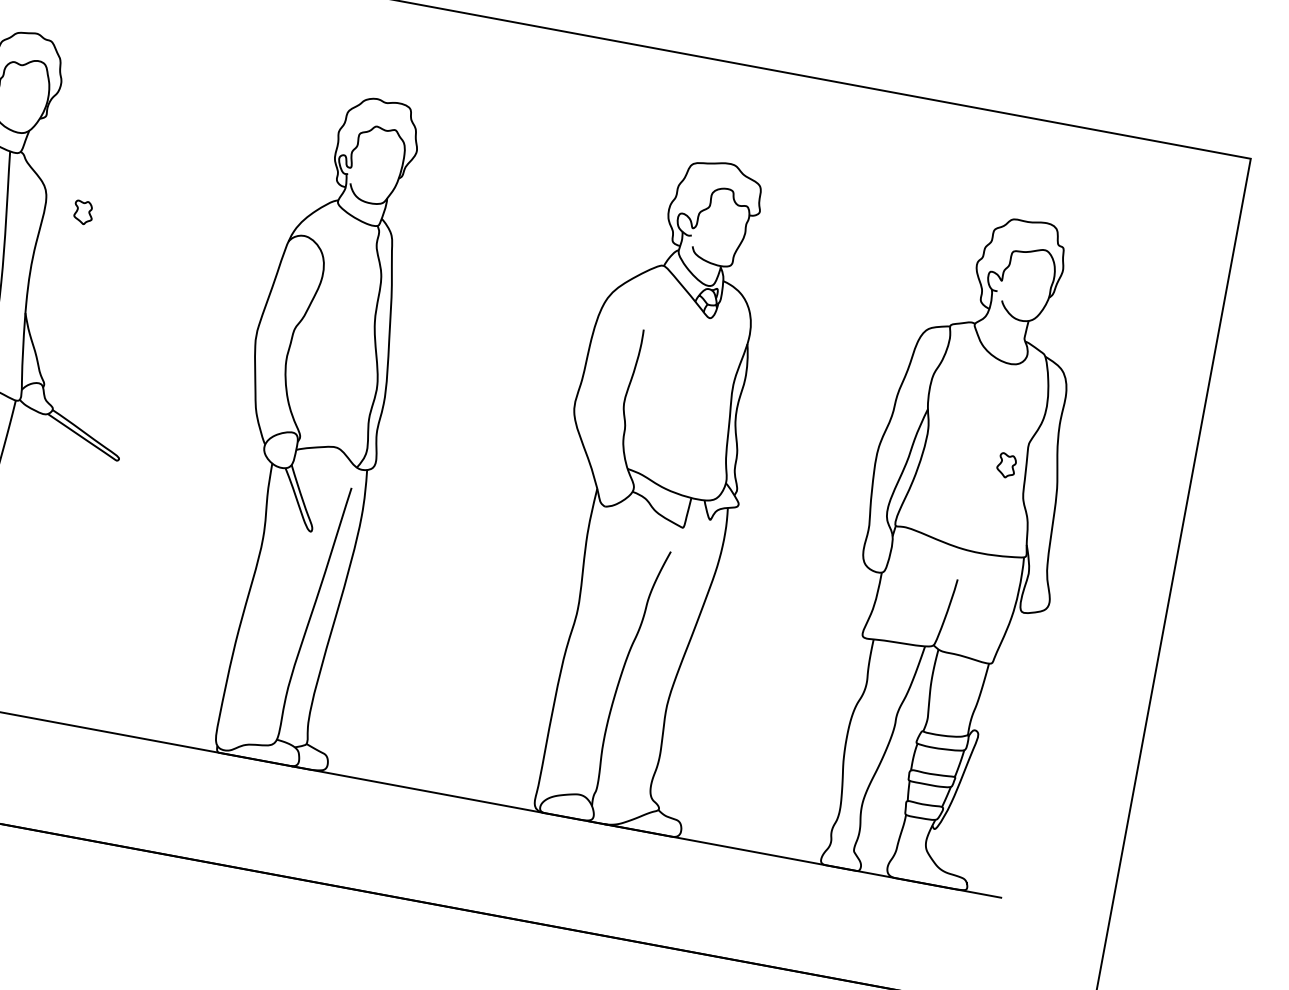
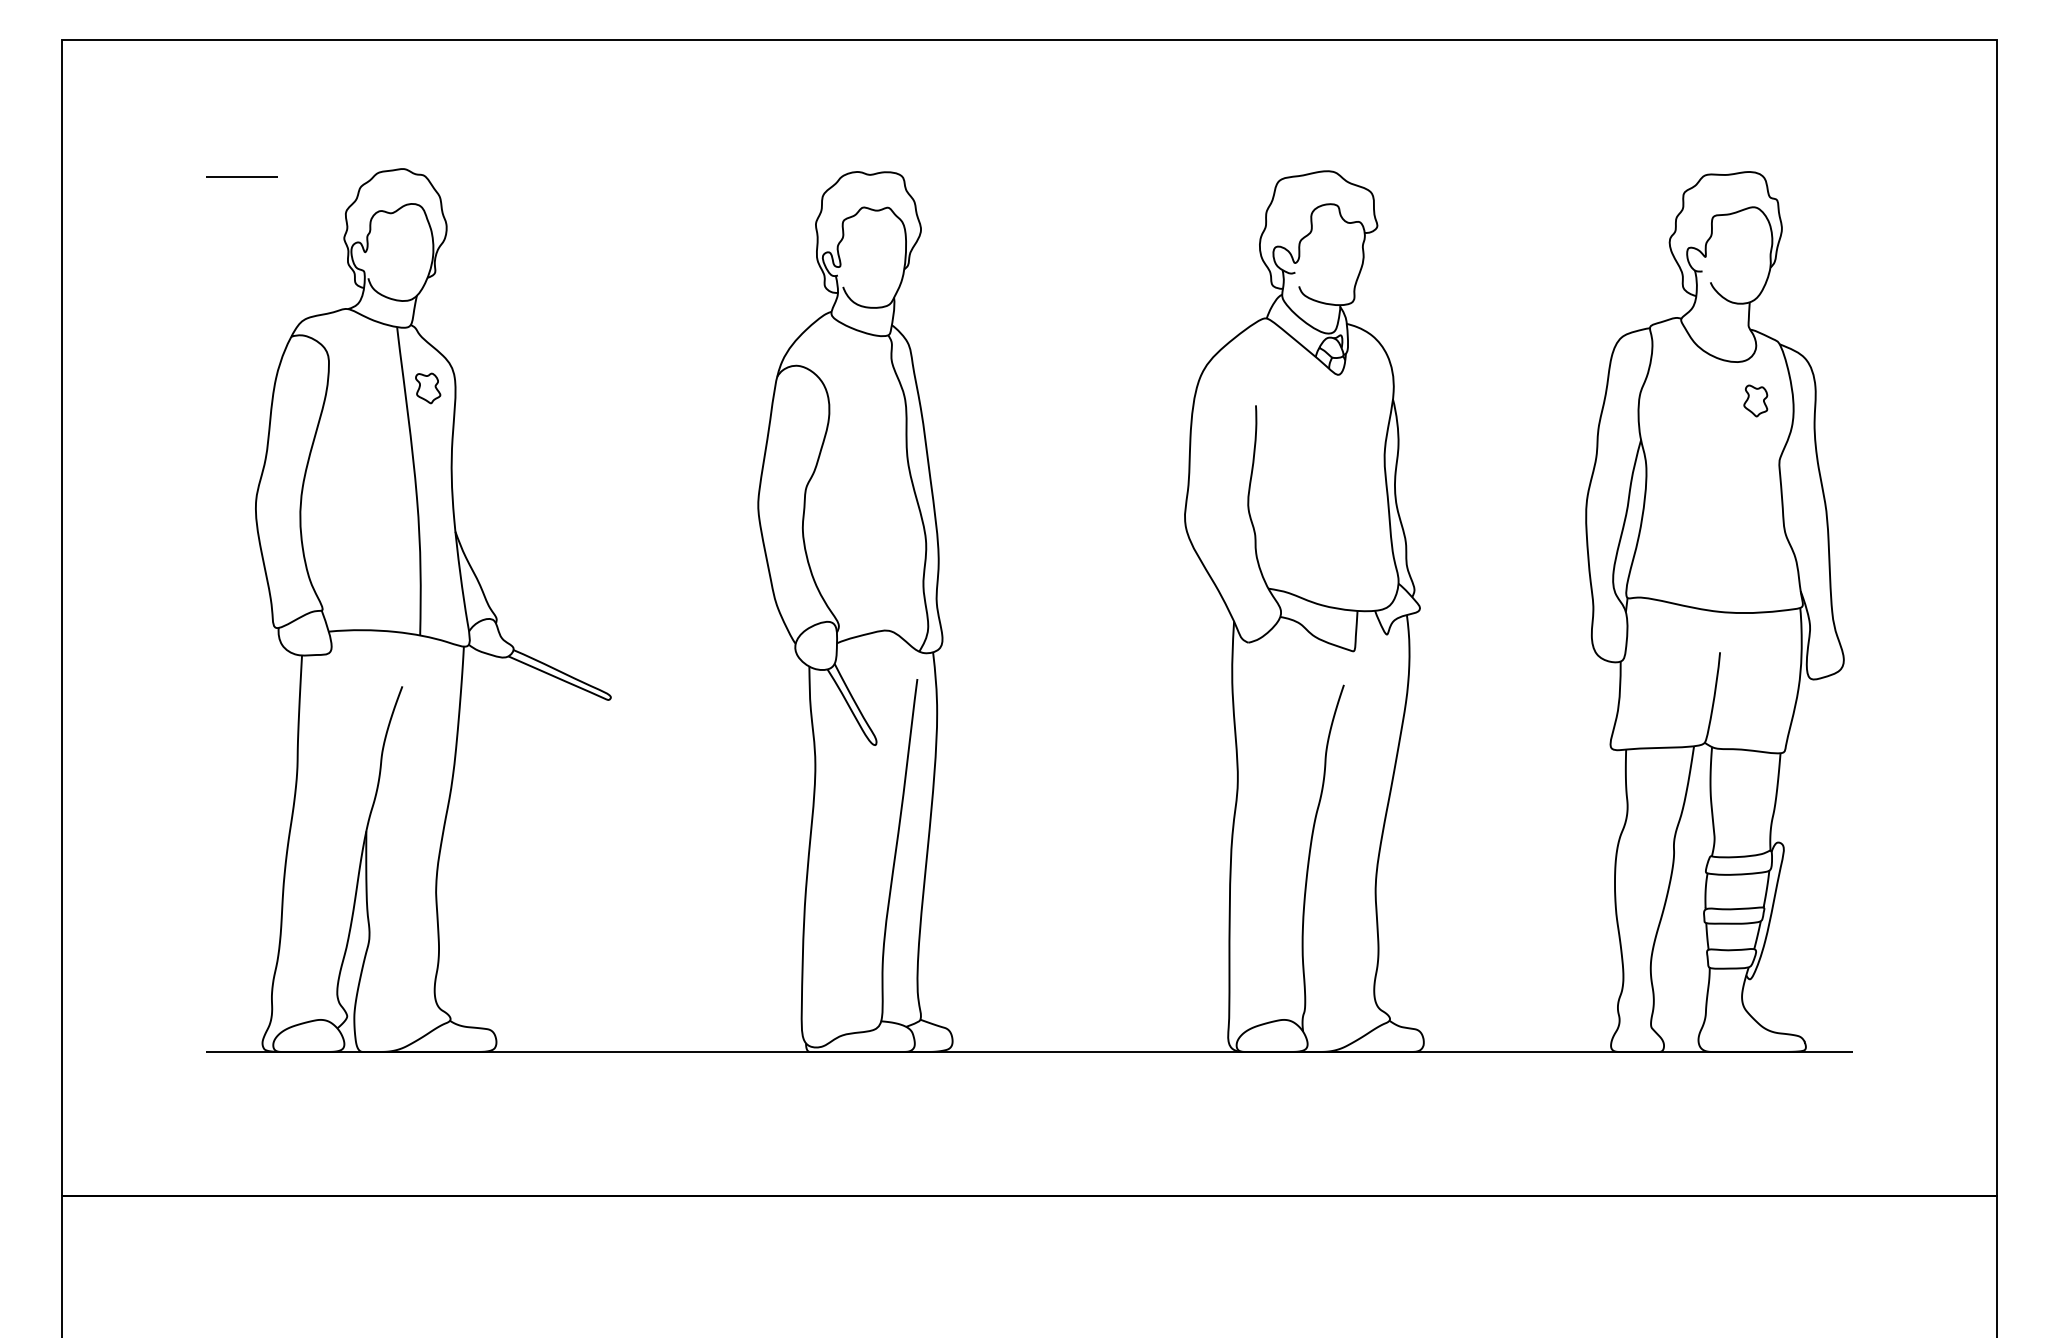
part: (83, 212) -> (428, 388), moved
part: (1006, 465) -> (1755, 400), moved

